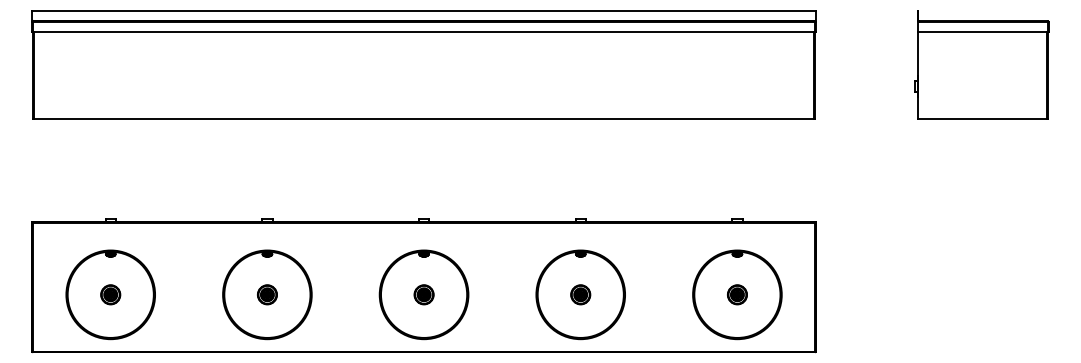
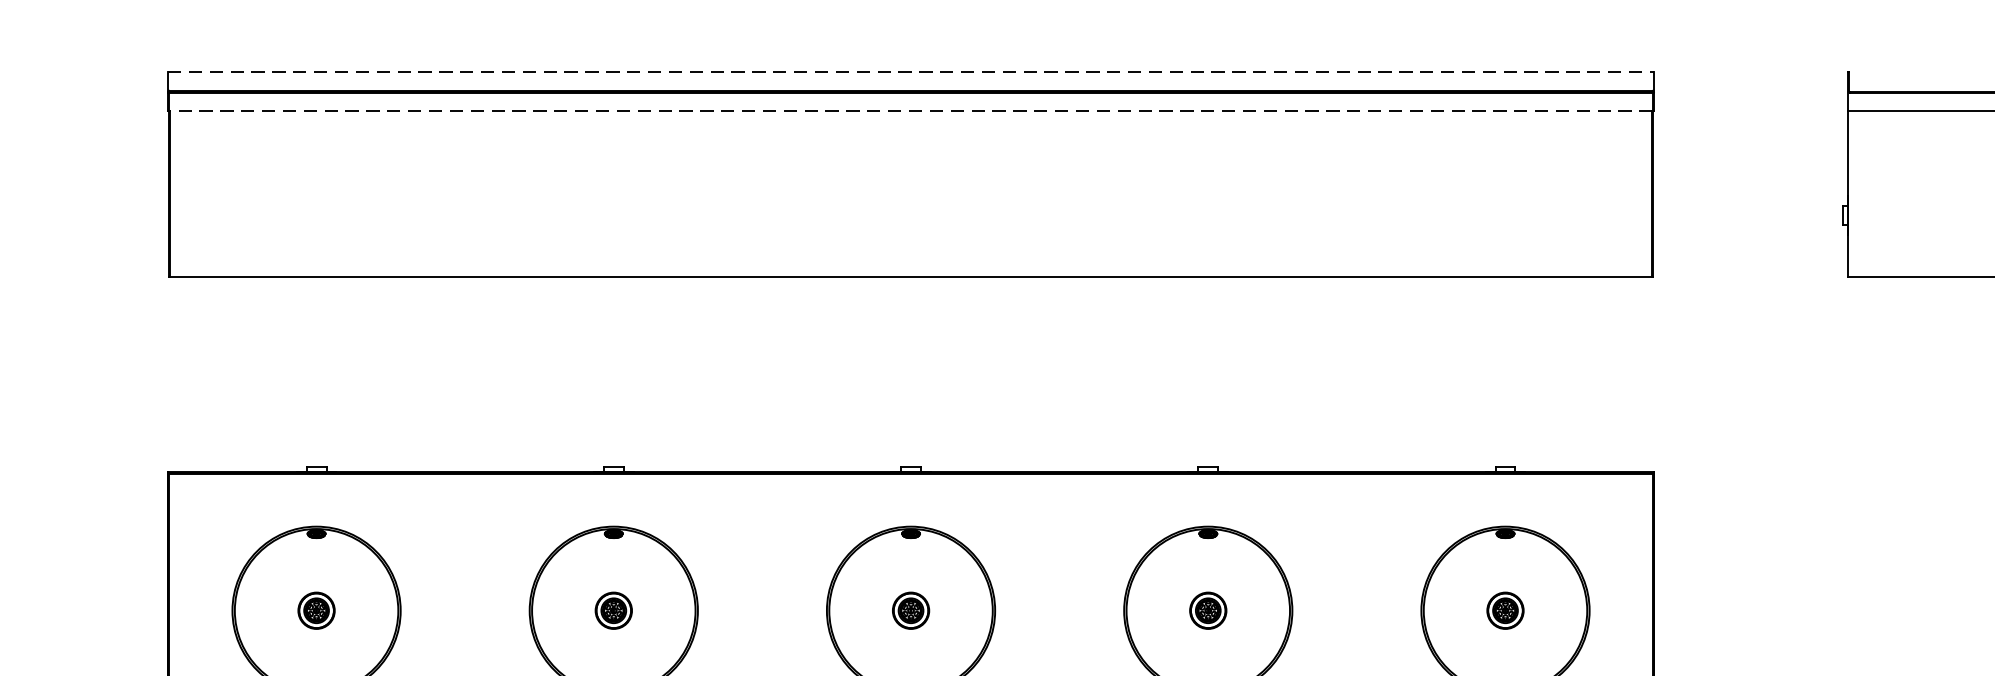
line: (424, 10) -> (911, 71), solid -> dashed
line: (424, 31) -> (911, 111), solid -> dashed

